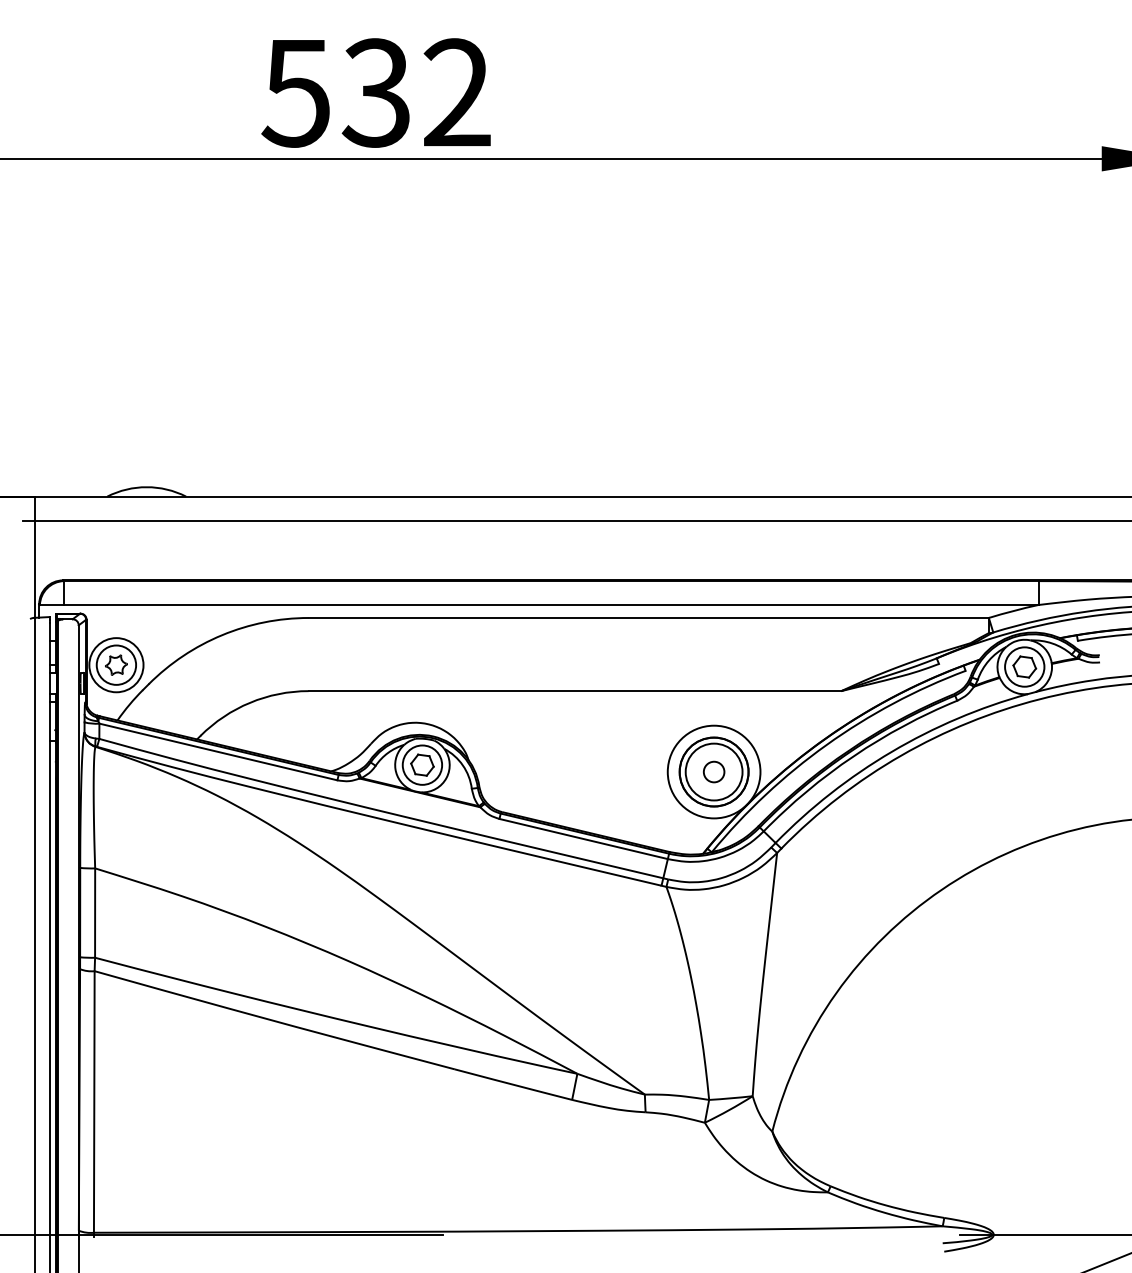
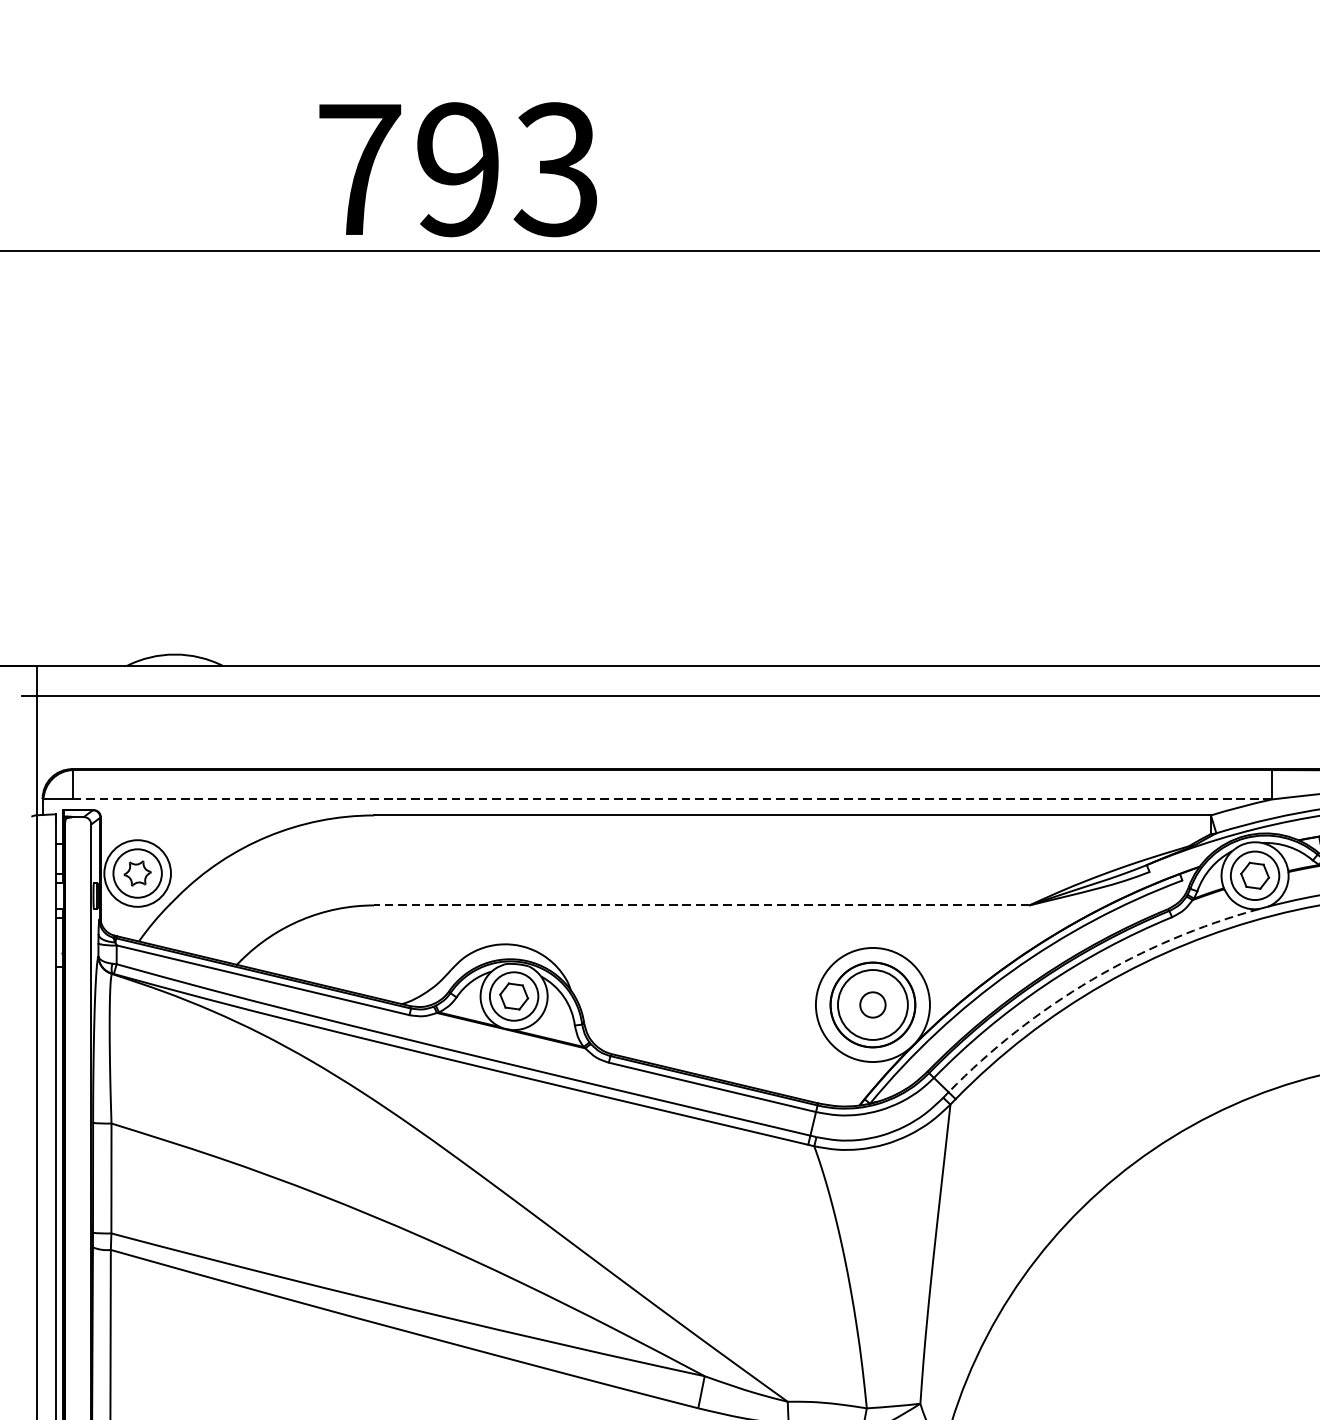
text: (375, 92) -> (456, 168), 532 -> 793
line: (550, 605) -> (671, 800), solid -> dashed
line: (574, 691) -> (701, 905), solid -> dashed
arc: (891, 751) -> (1091, 979), solid -> dashed

